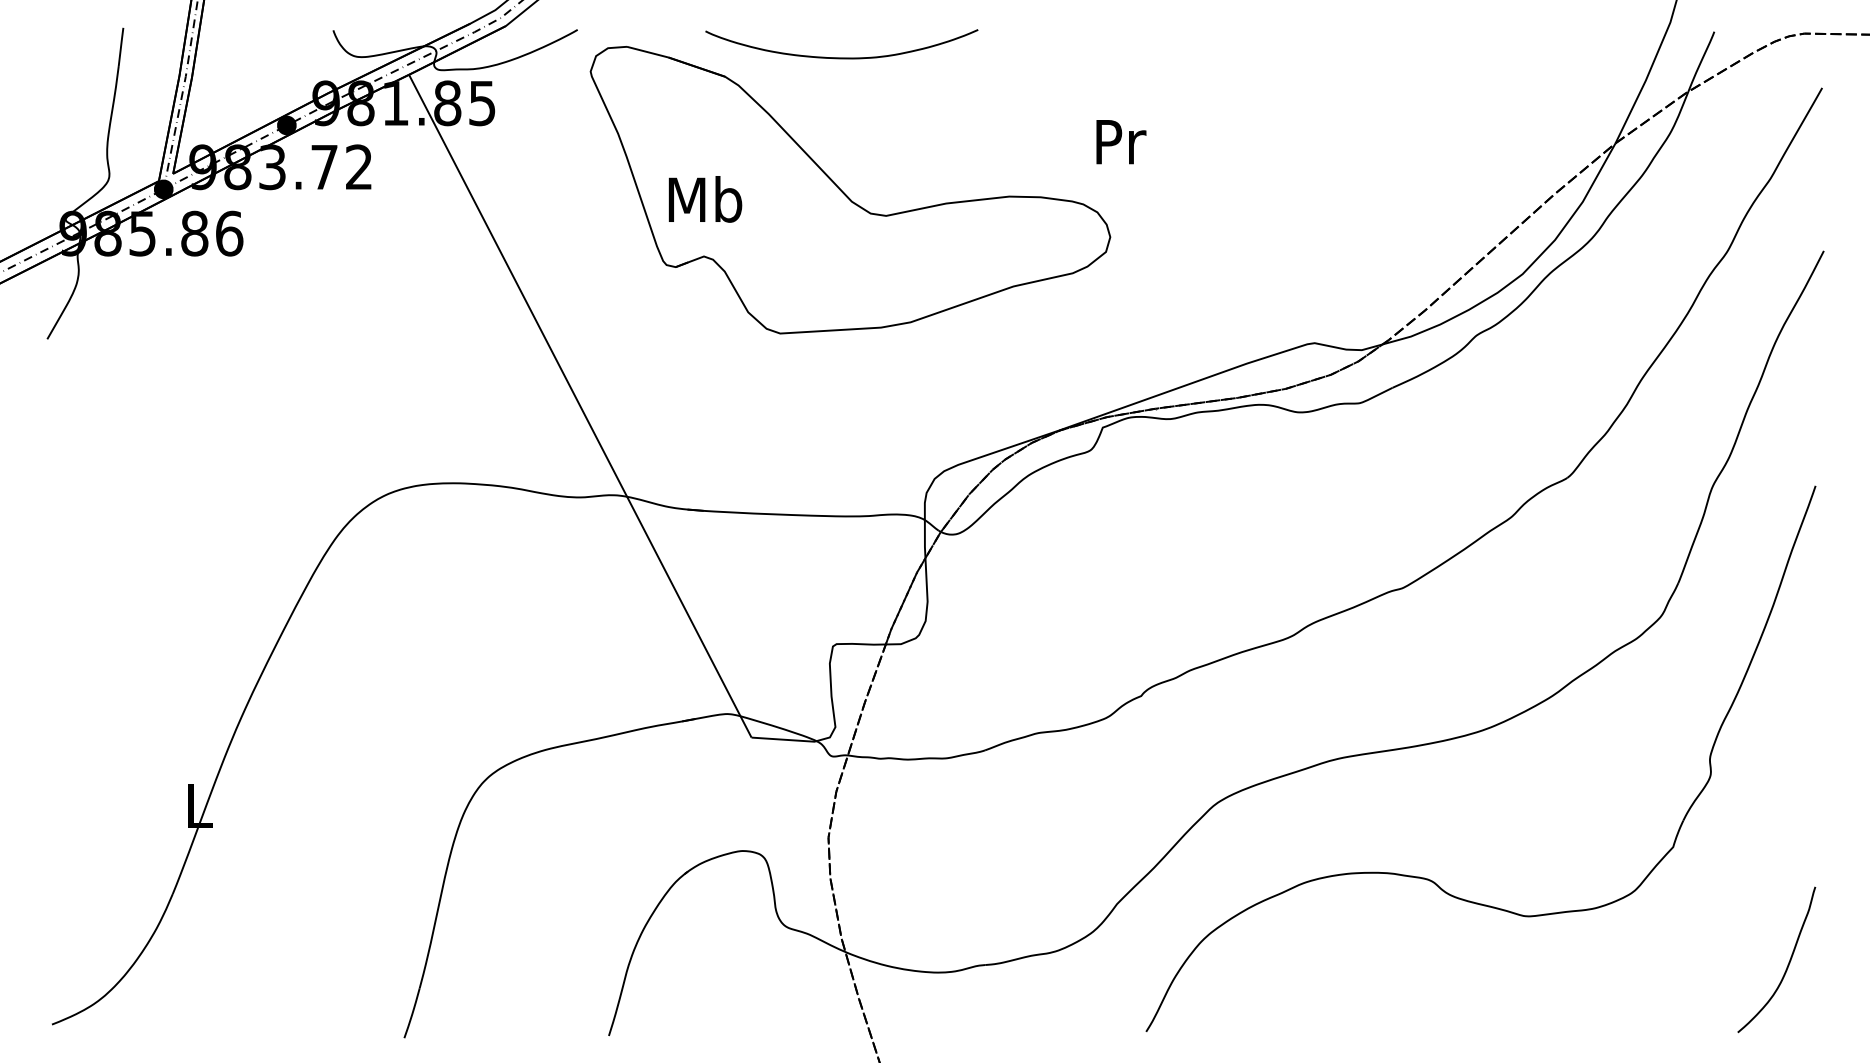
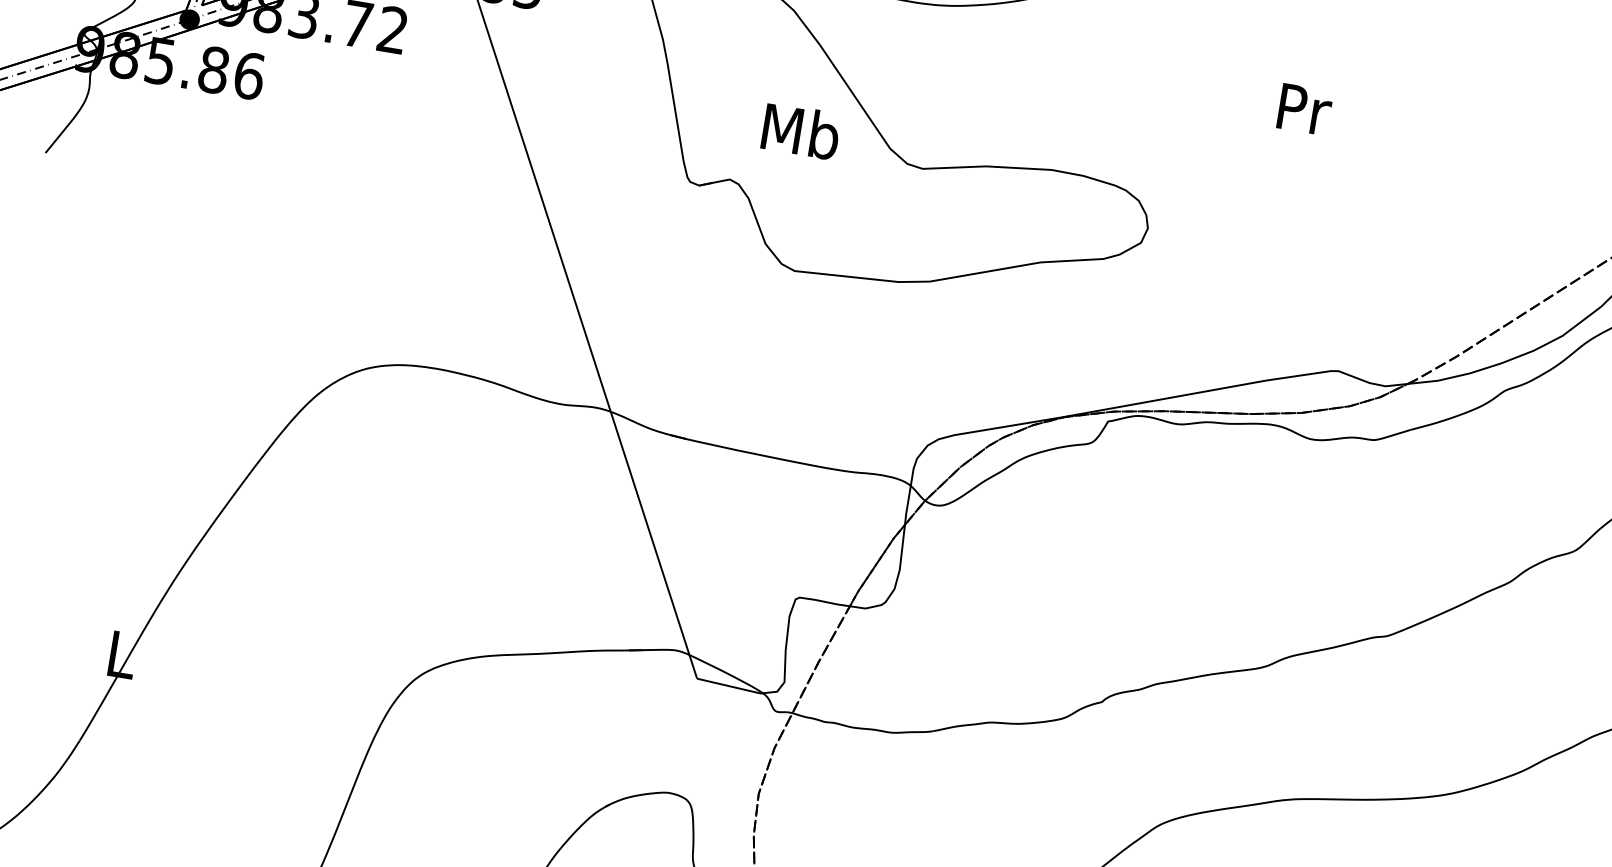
text: (1121, 142) -> (1305, 110), moved
text: (705, 199) -> (801, 131), moved

